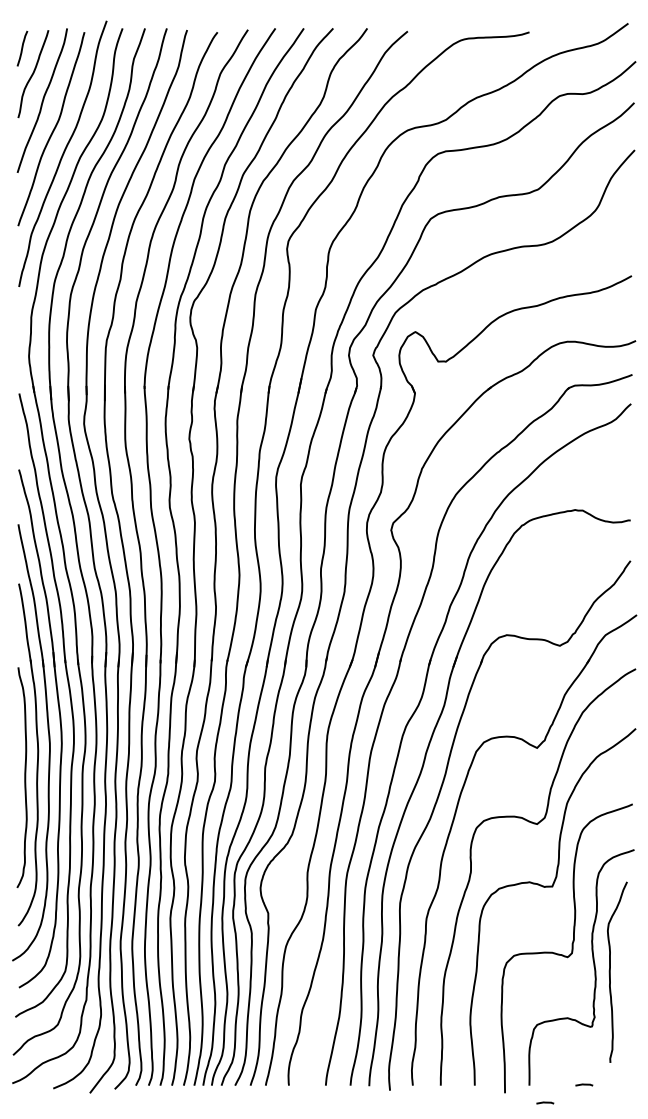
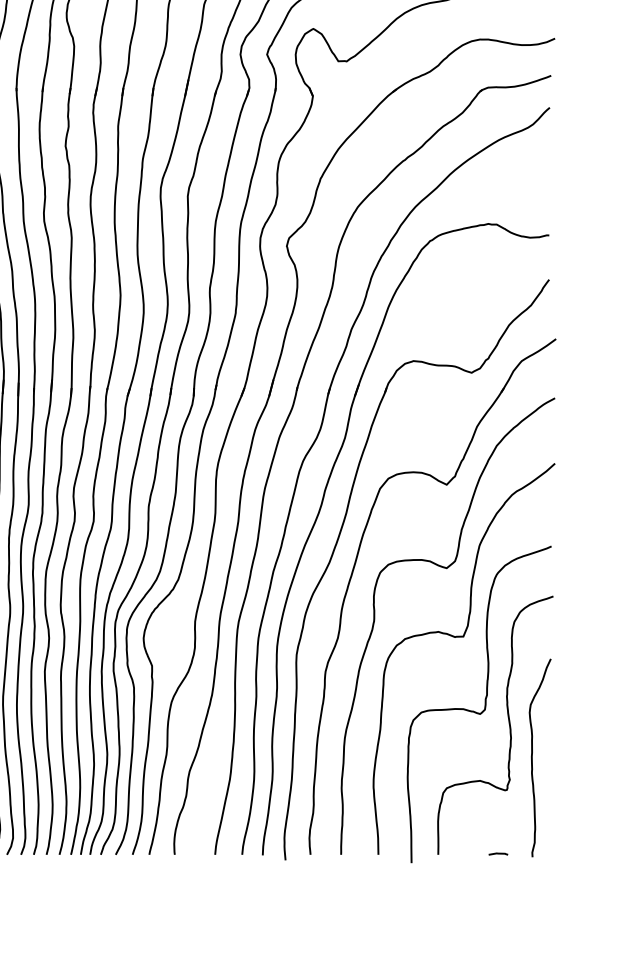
curve: (610, 971) -> (532, 757), moved
line: (545, 1102) -> (455, 873), removed

